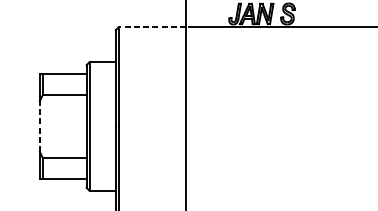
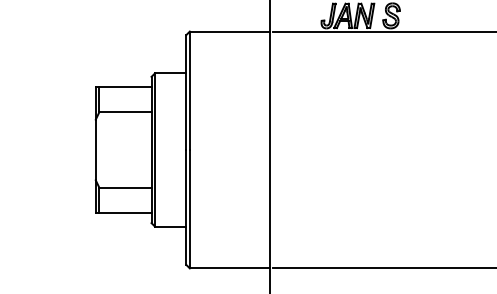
line: (152, 27) -> (229, 31), dashed -> solid
line: (39, 126) -> (95, 149), dashed -> solid

